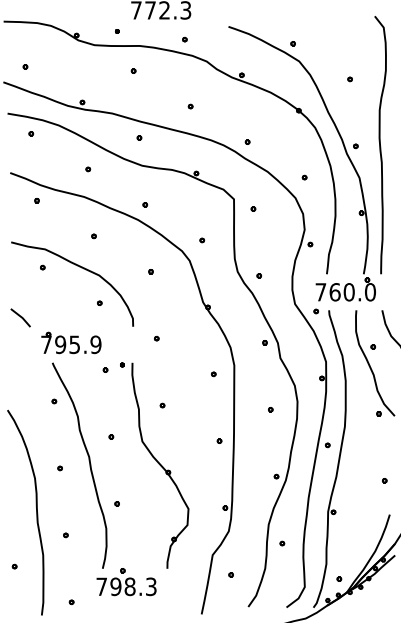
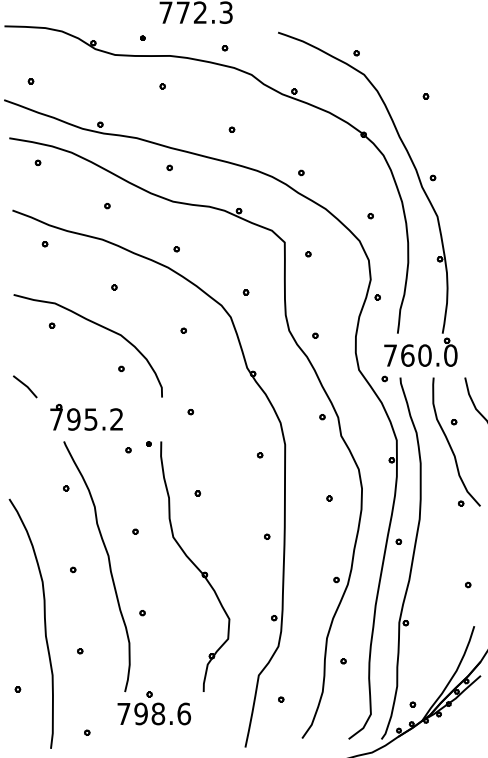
curve: (380, 145) -> (463, 177), removed
text: (95, 344) -> (116, 419), 795.9 -> 795.2
text: (150, 586) -> (183, 713), 798.3 -> 798.6

